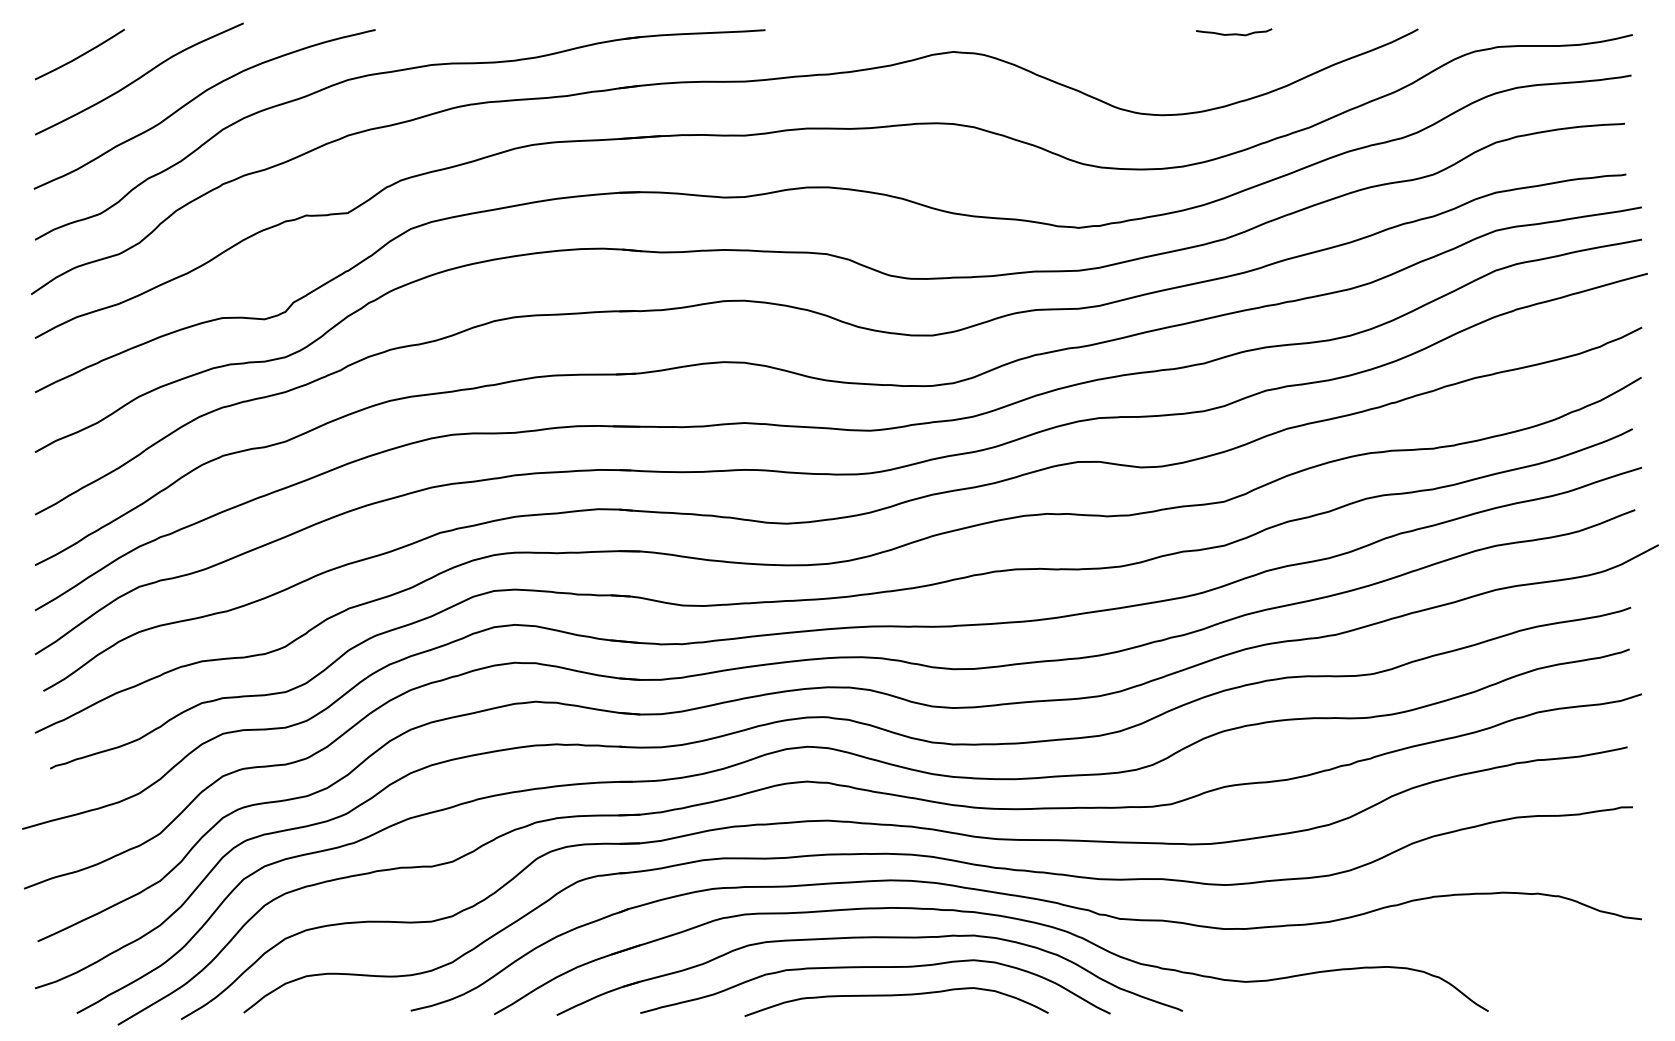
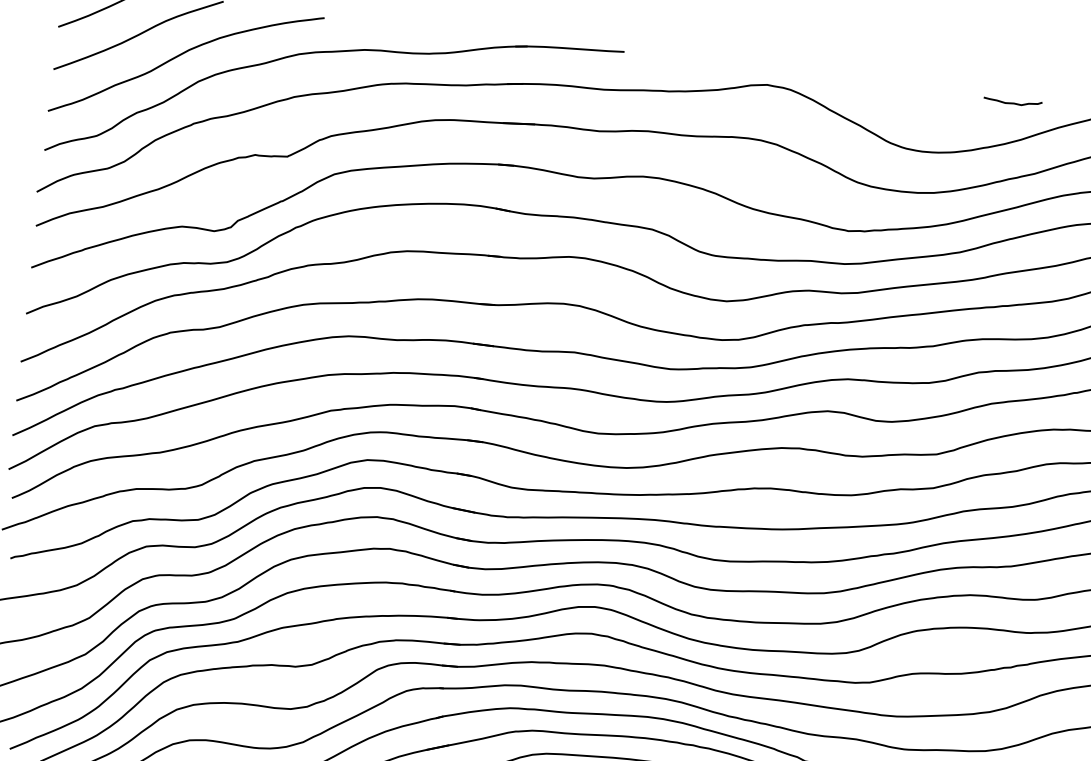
curve: (1234, 33) -> (1013, 102), moved

